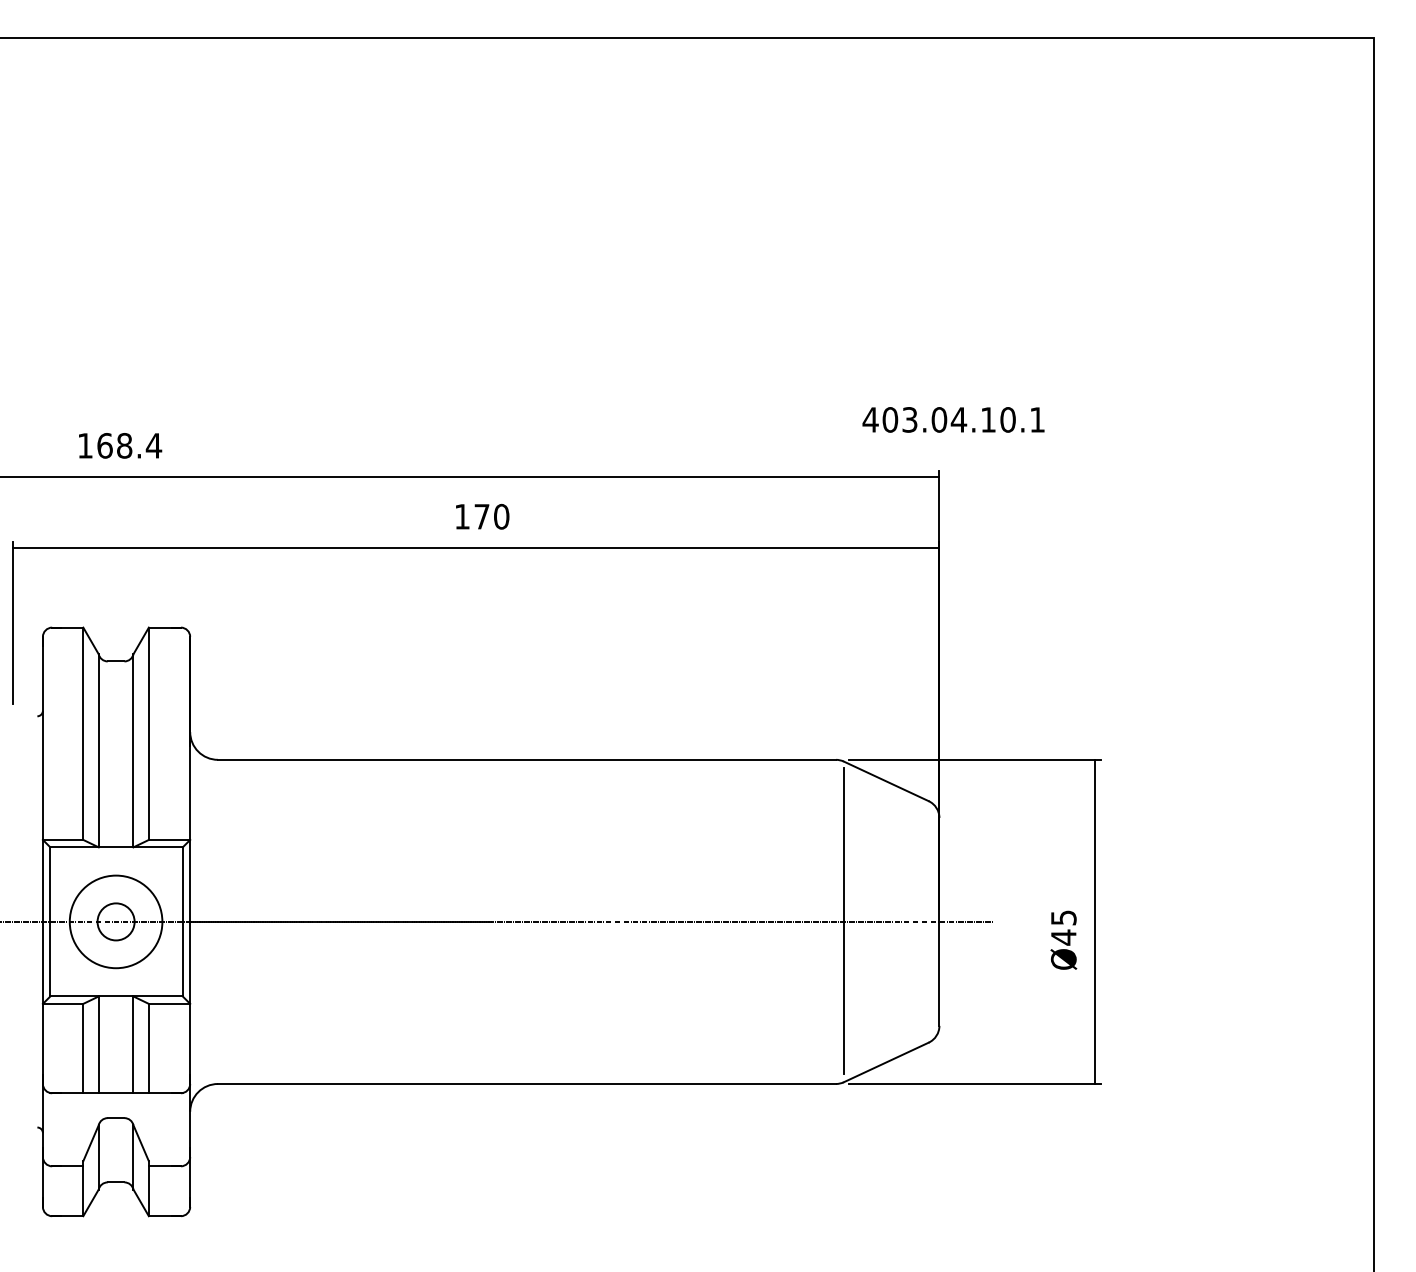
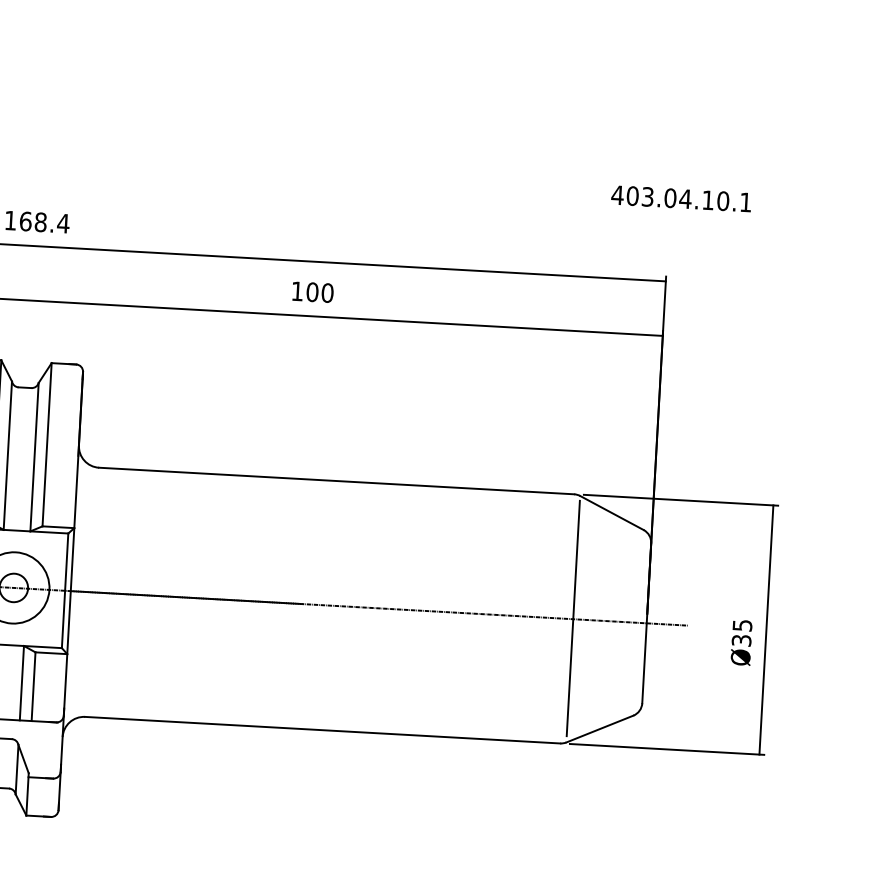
text: (953, 419) -> (681, 198), moved
text: (481, 516) -> (312, 292), 170 -> 100
text: (1063, 937) -> (741, 640), Ø45 -> Ø35

